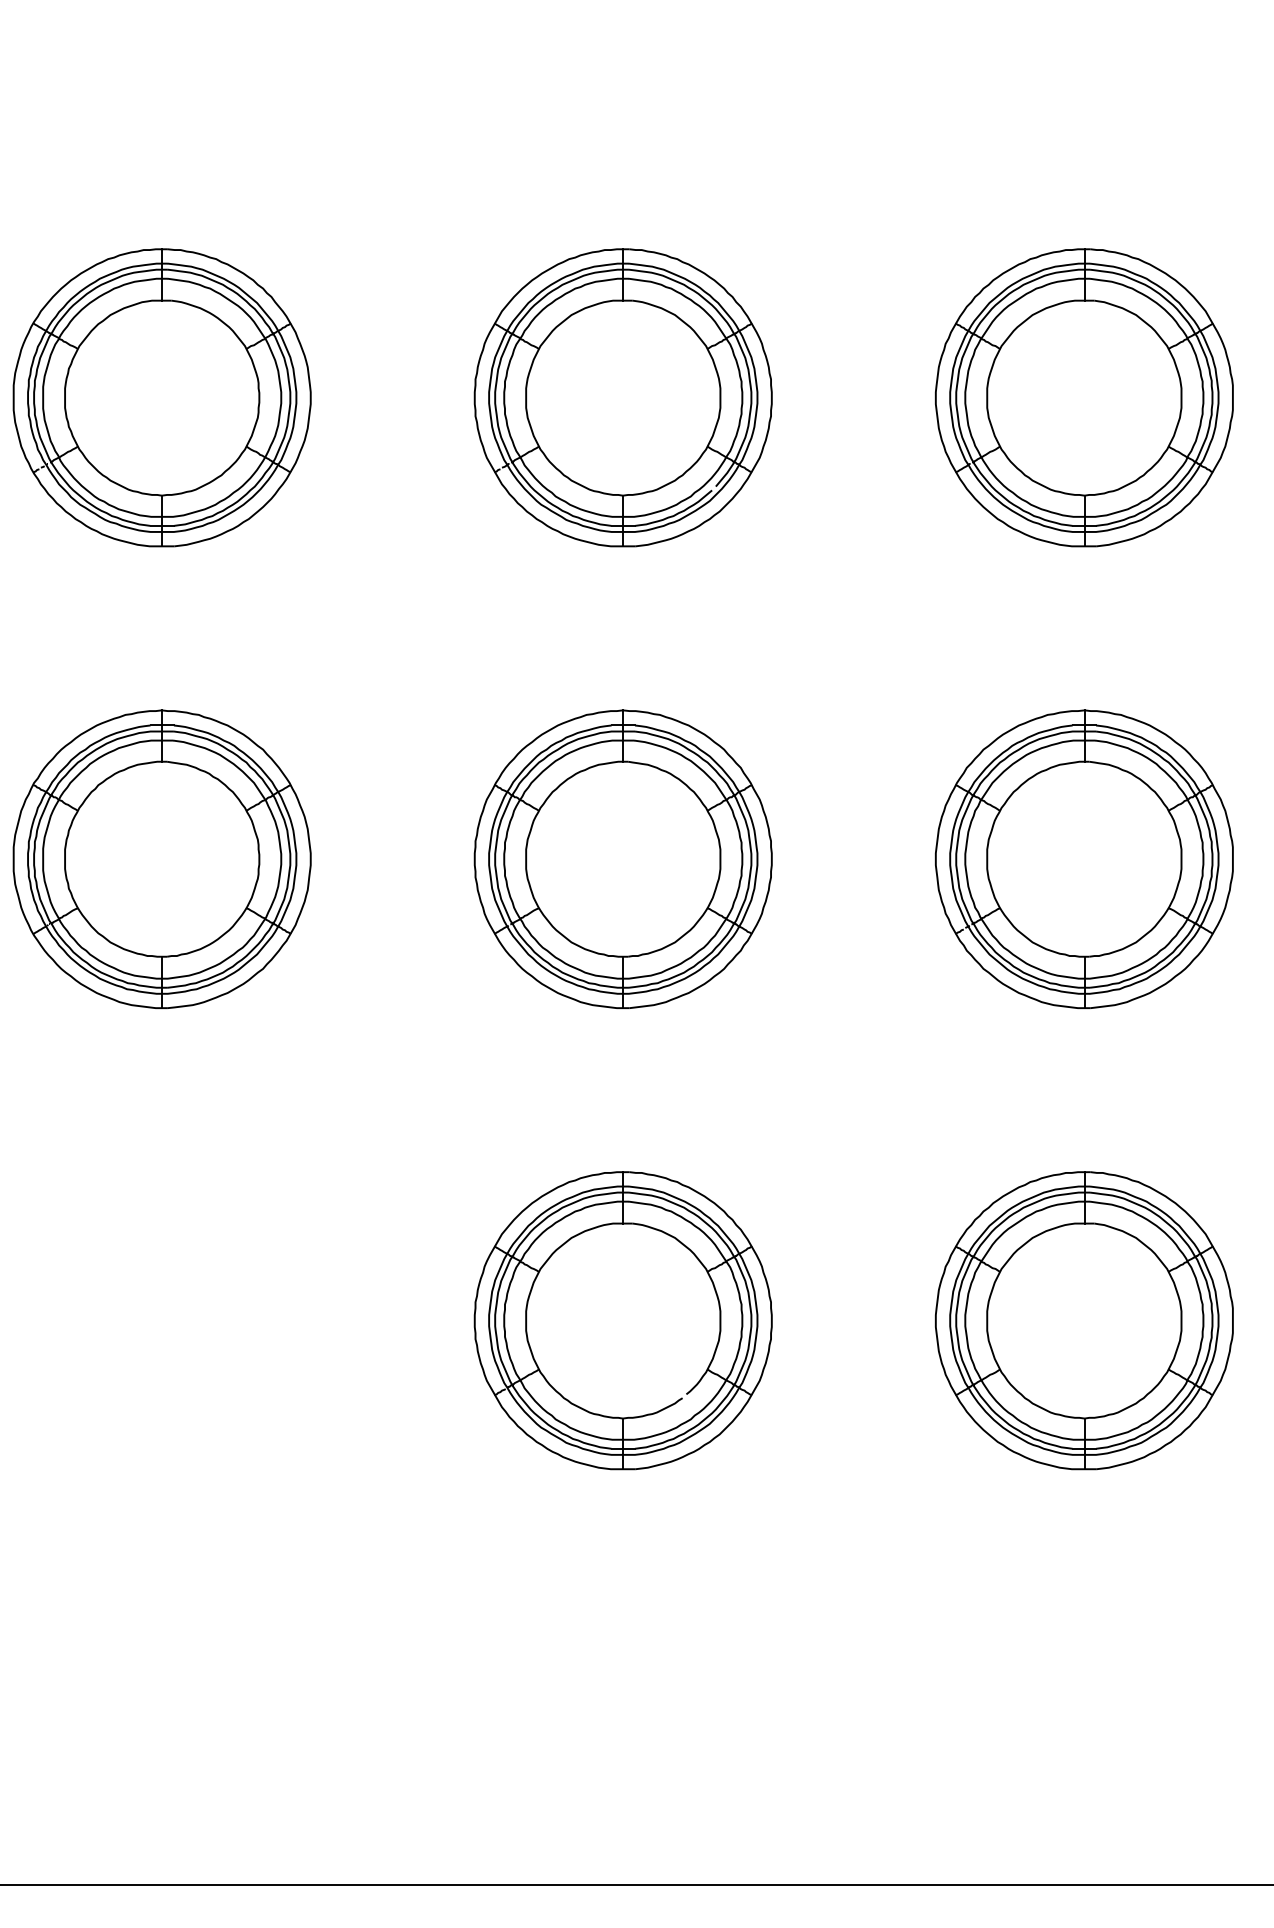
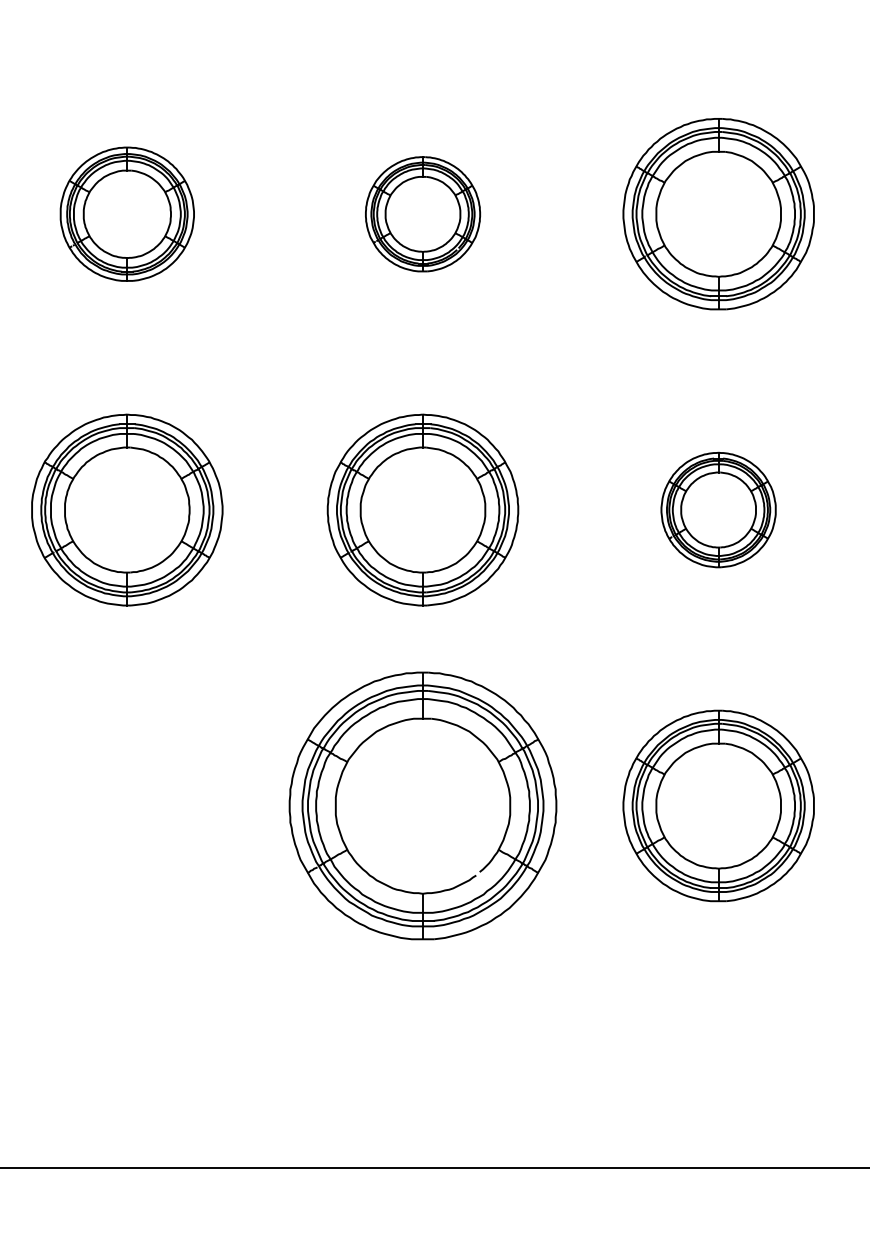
part: (162, 398) -> (127, 214), size x0.7
part: (622, 398) -> (422, 214), size x0.6
part: (1084, 858) -> (718, 509), size x0.6
part: (622, 1319) -> (422, 805), size x1.4

